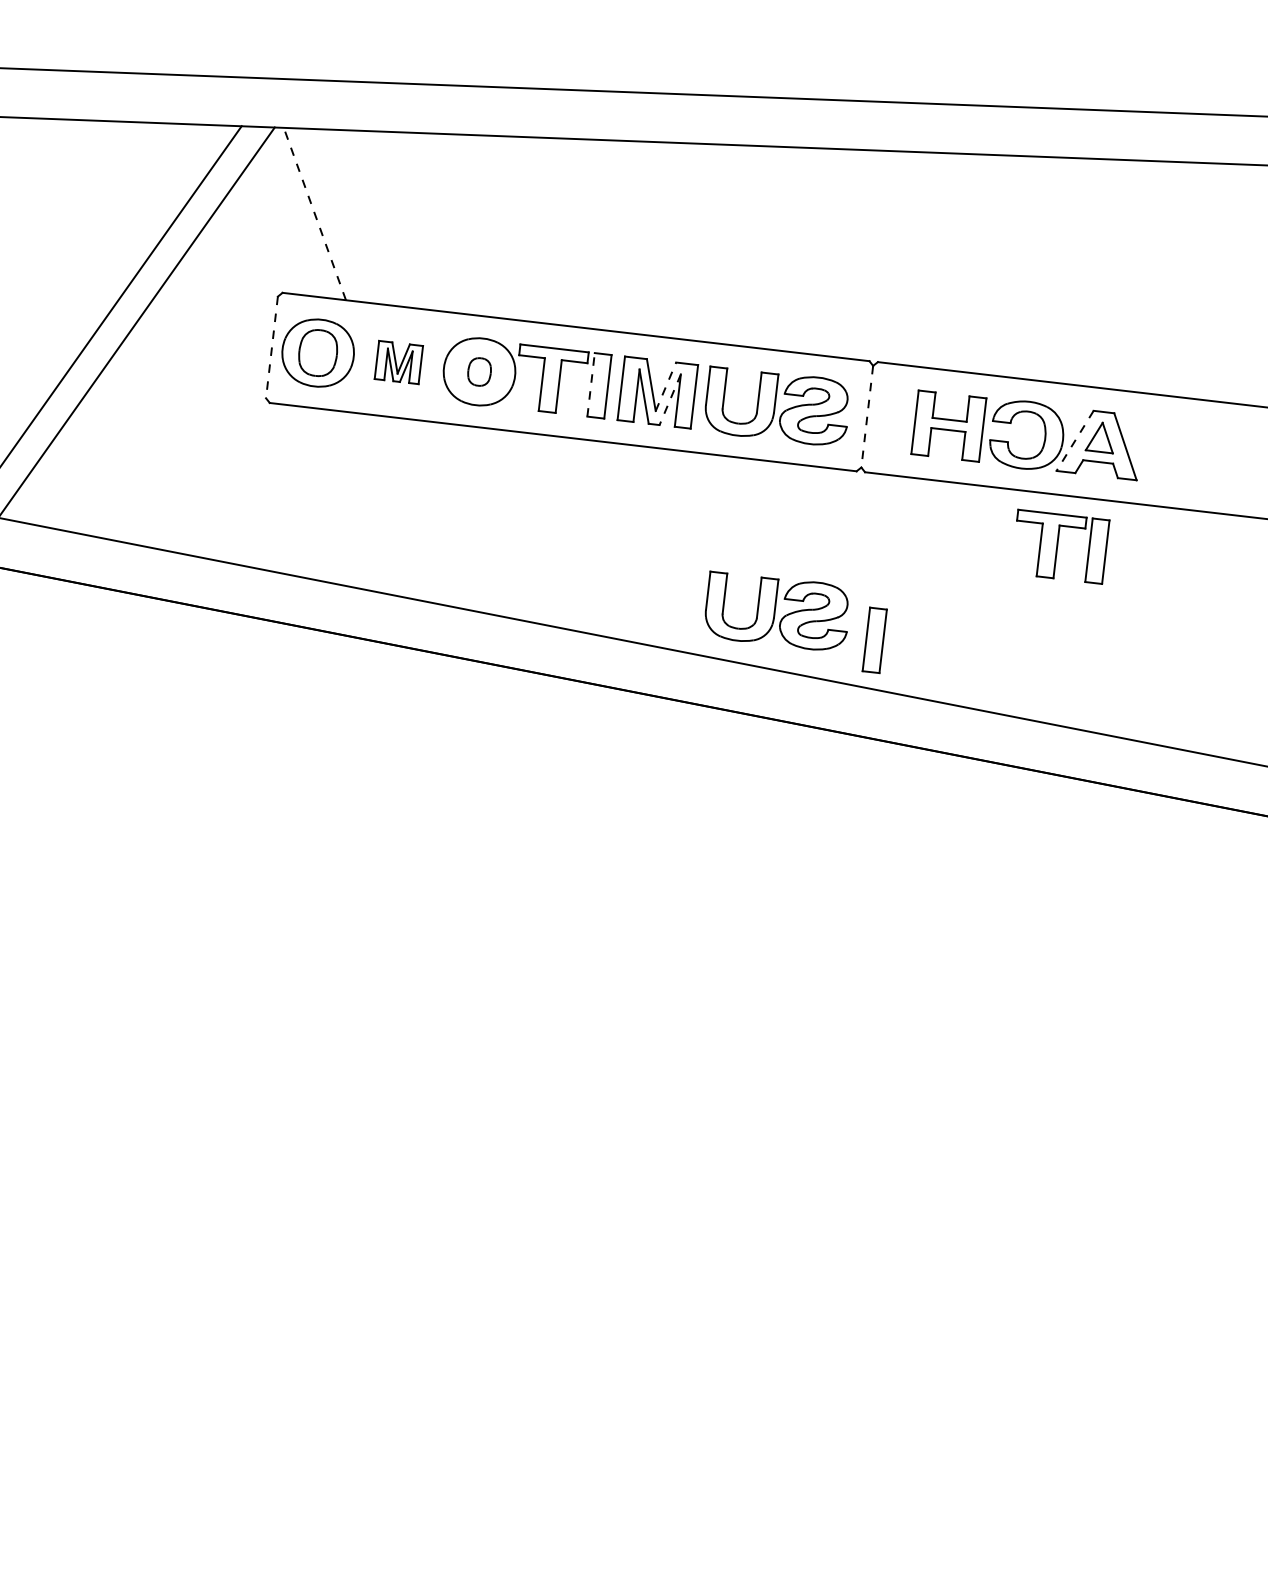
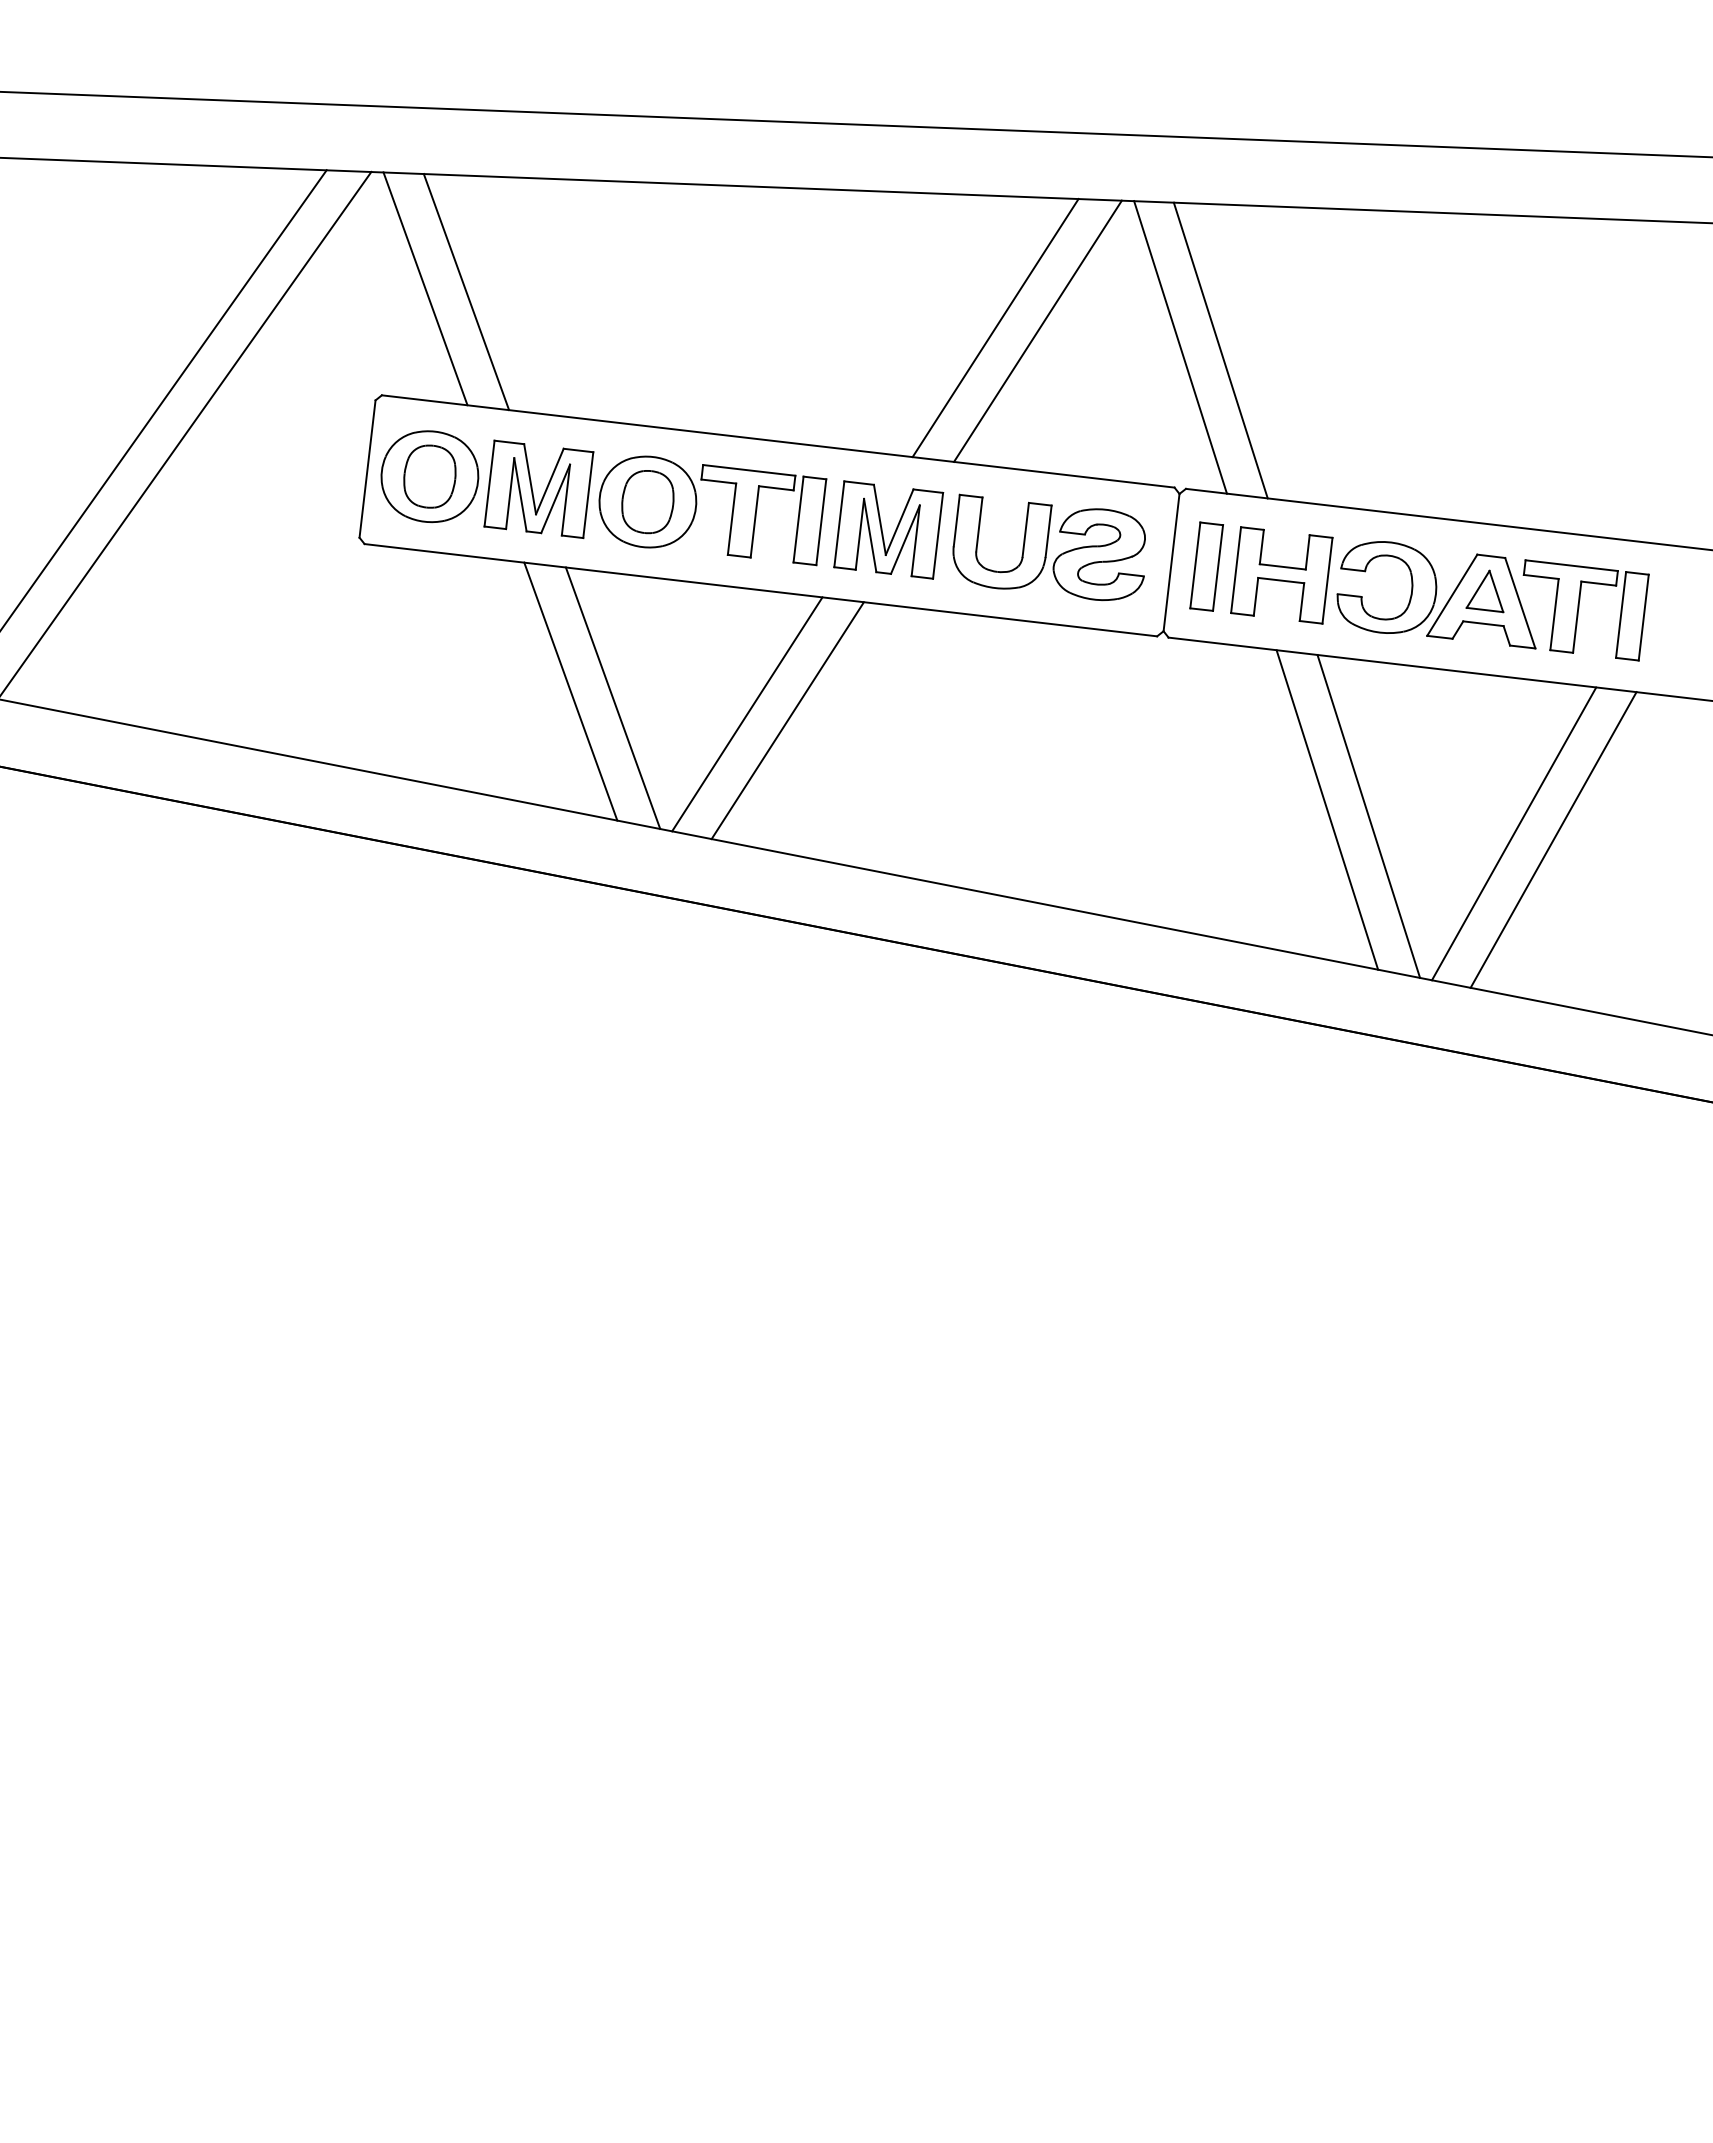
line: (314, 213) -> (425, 288), dashed -> solid
line: (345, 216) -> (466, 292), added
line: (736, 243) -> (995, 328), added
line: (768, 244) -> (1037, 330), added
line: (873, 257) -> (1180, 347), added
line: (903, 259) -> (1220, 350), added
line: (271, 347) -> (367, 469), dashed -> solid
part: (398, 362) -> (538, 489), size x1.67
part: (479, 372) -> (647, 502), size x1.67
line: (591, 384) -> (798, 519), dashed -> solid
line: (665, 387) -> (899, 522), dashed -> solid
line: (670, 400) -> (905, 540), dashed -> solid
line: (867, 417) -> (1171, 563), dashed -> solid
line: (1075, 441) -> (1452, 595), dashed -> solid
line: (422, 512) -> (570, 691), added
line: (453, 516) -> (612, 697), added
line: (553, 529) -> (747, 714), added
line: (582, 533) -> (787, 720), added
part: (1058, 545) -> (1579, 608), moved
line: (982, 599) -> (1327, 809), added
line: (1013, 604) -> (1368, 816), added
part: (776, 610) -> (1048, 824), removed
line: (1120, 617) -> (1513, 833), added
line: (1150, 621) -> (1553, 839), added
part: (874, 640) -> (1206, 566), moved

